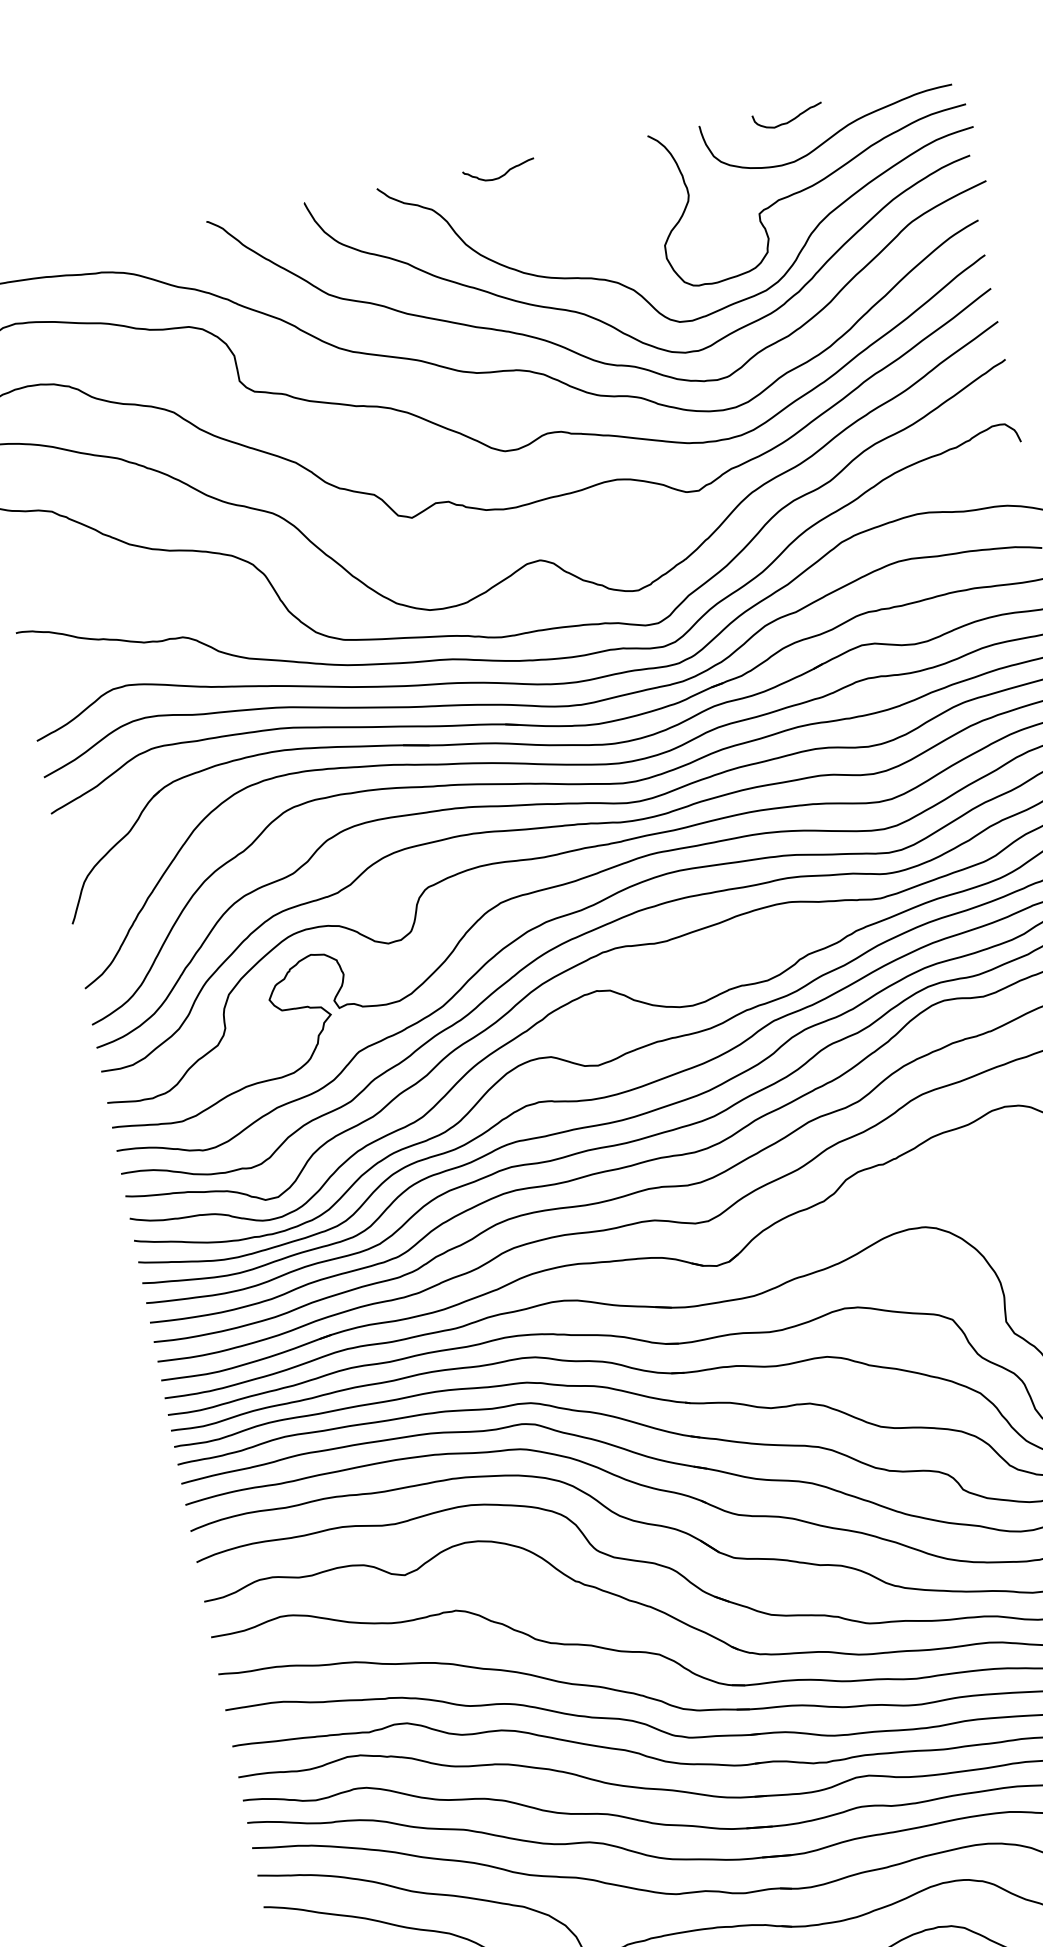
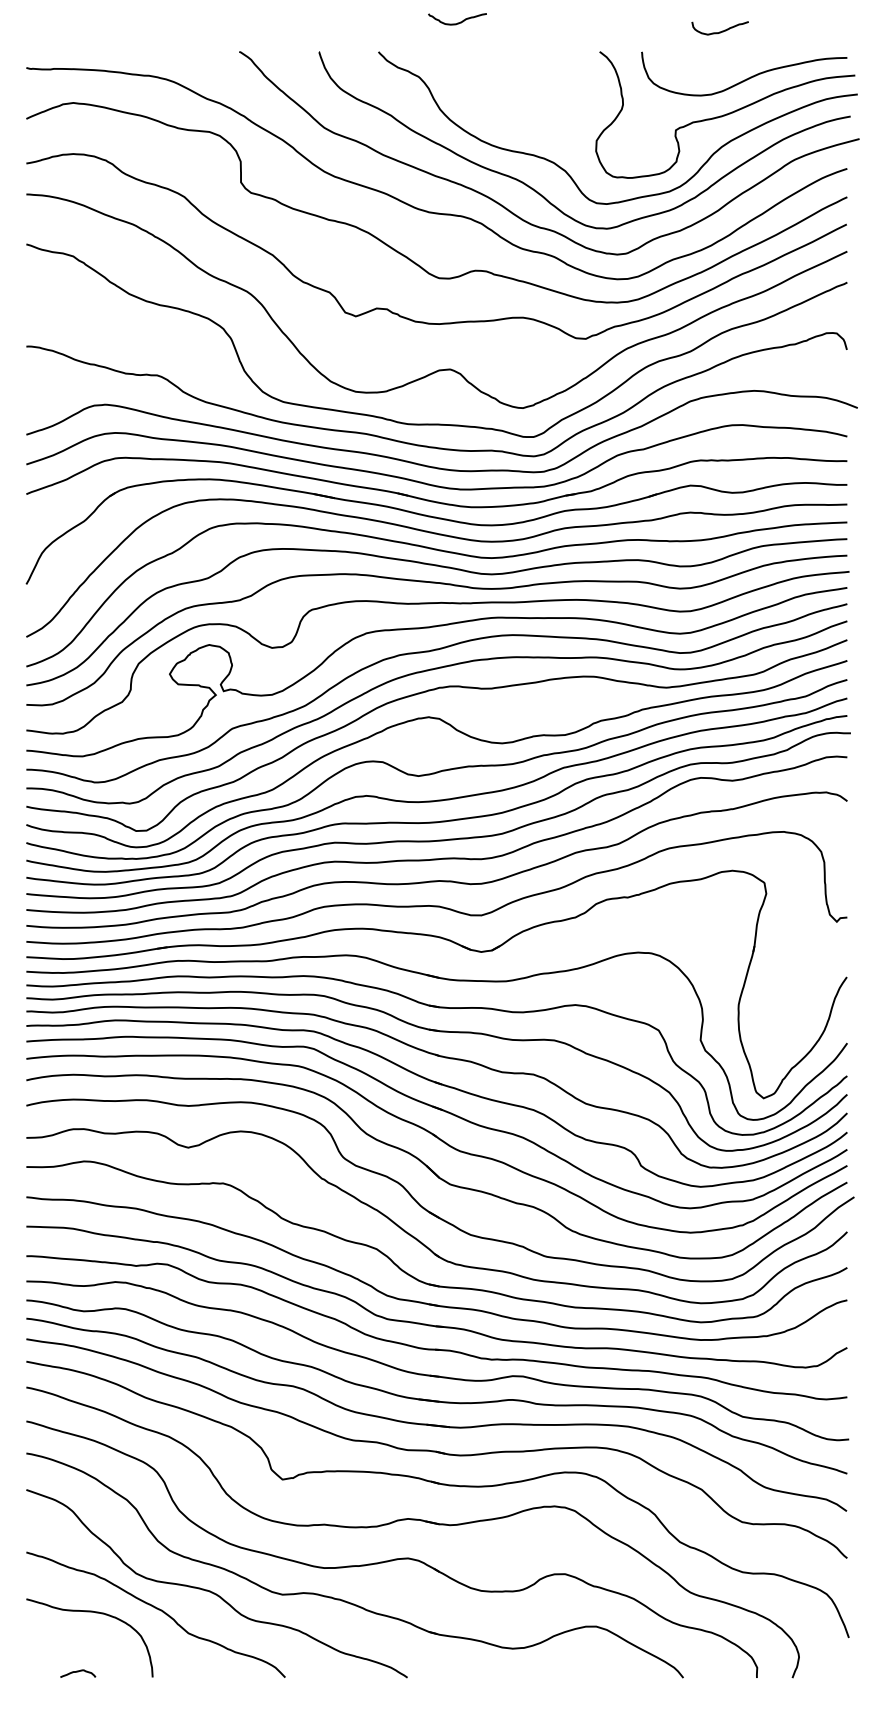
curve: (787, 121) -> (719, 31), moved
curve: (500, 175) -> (457, 22), moved

